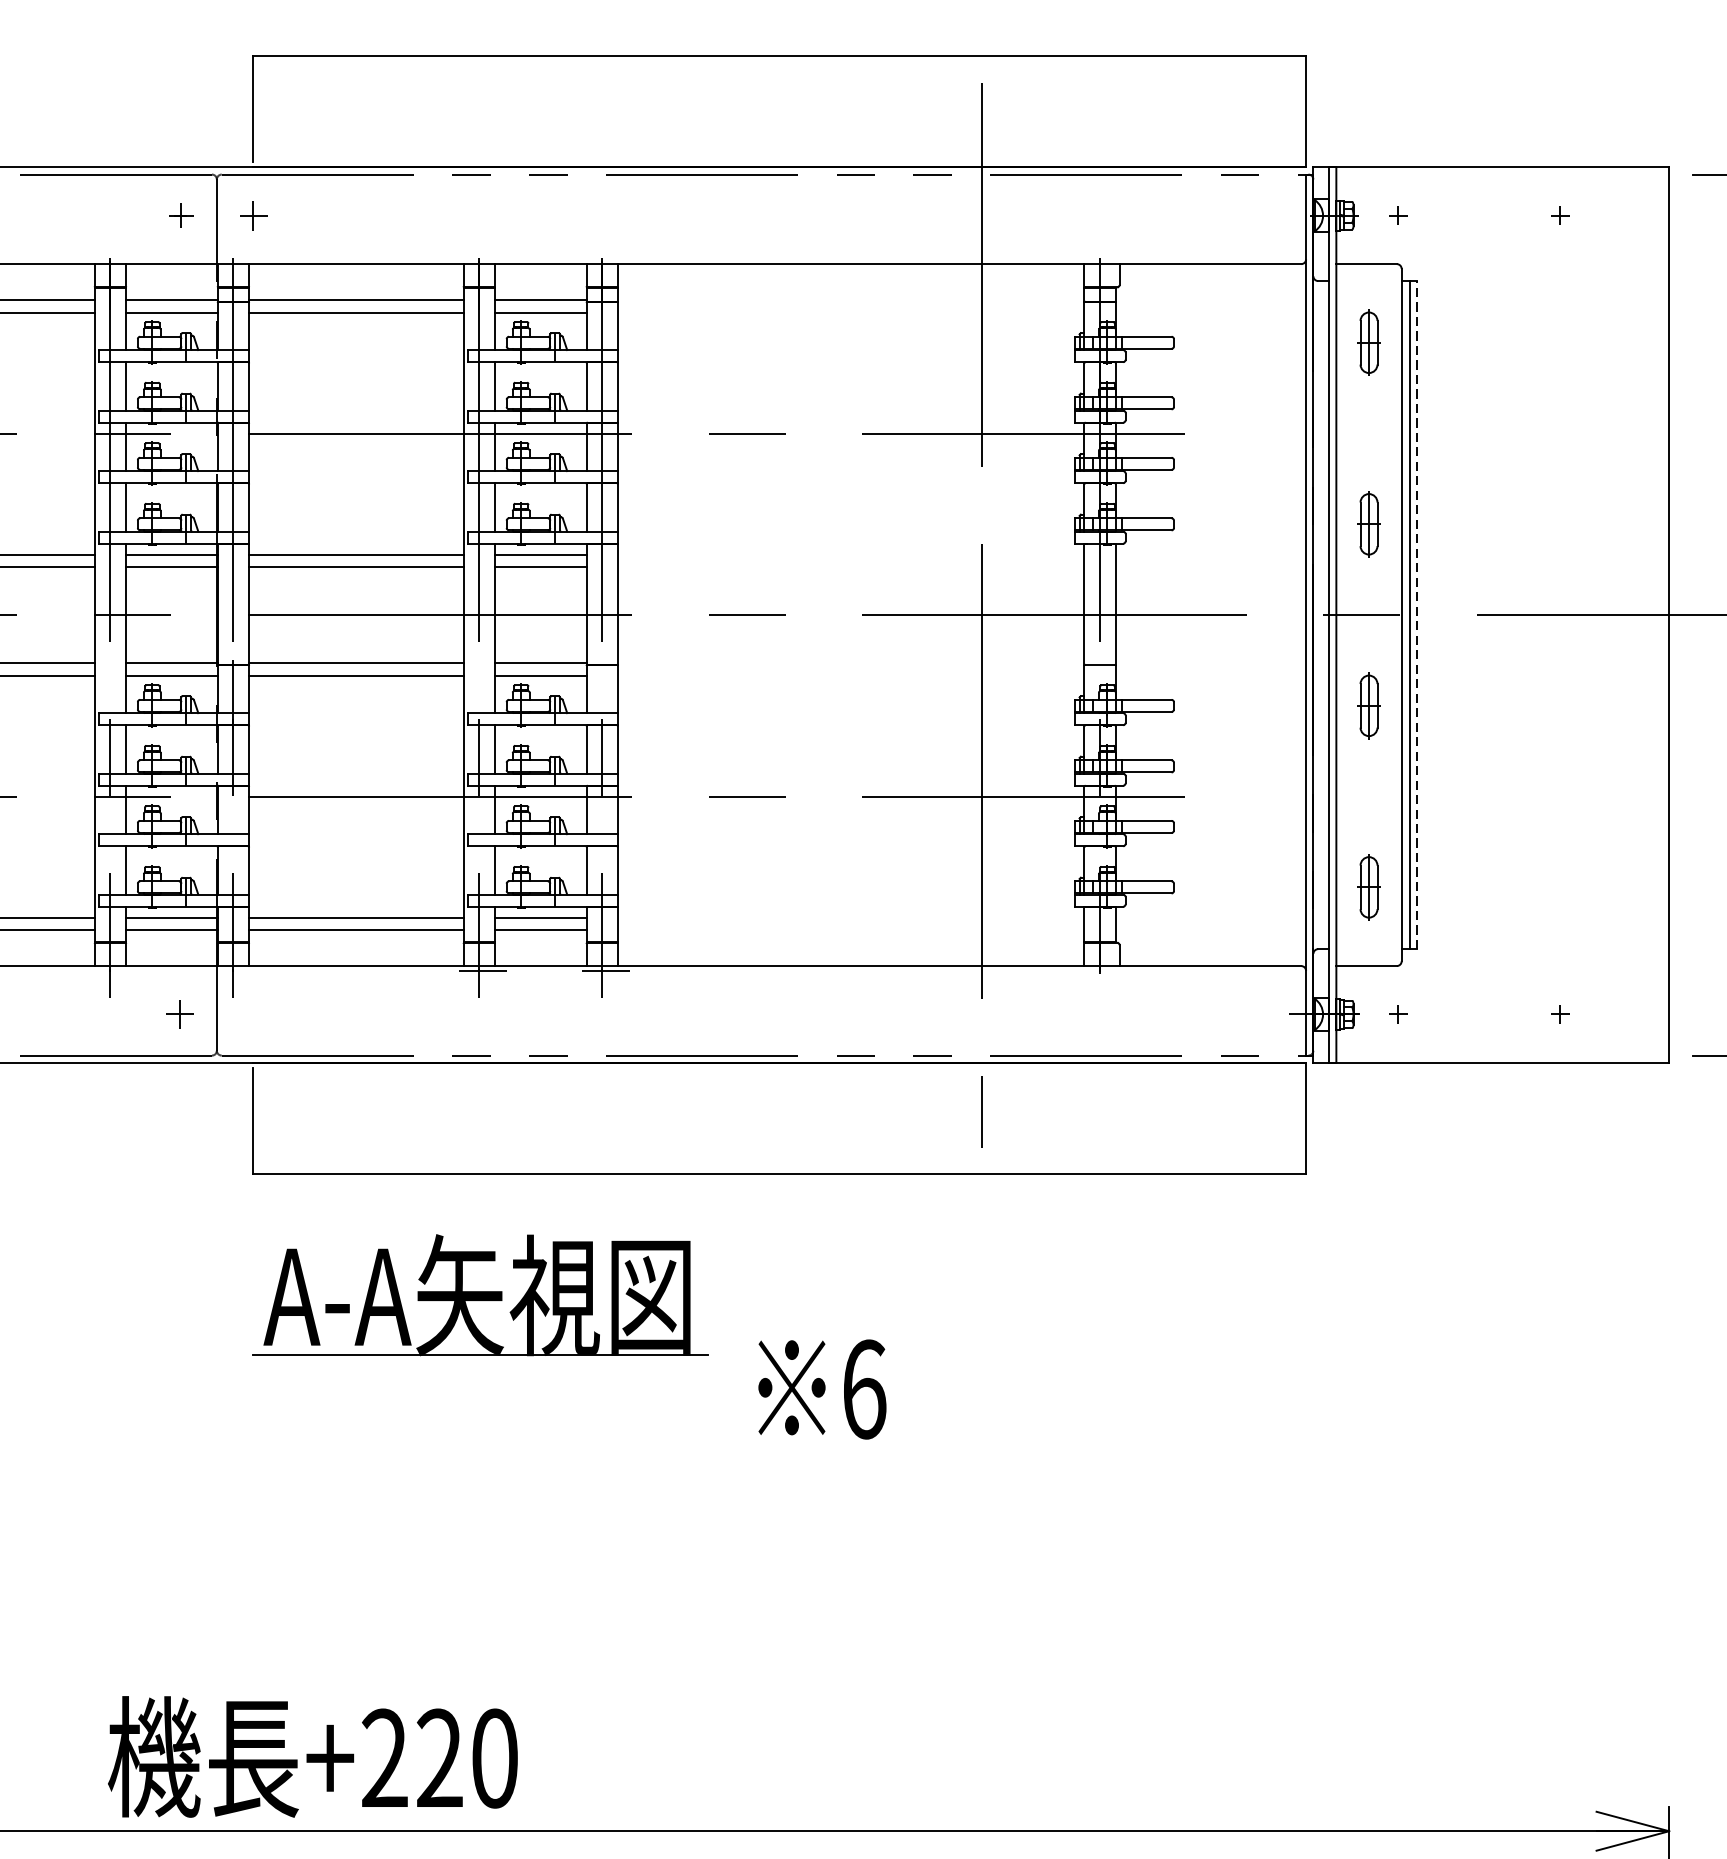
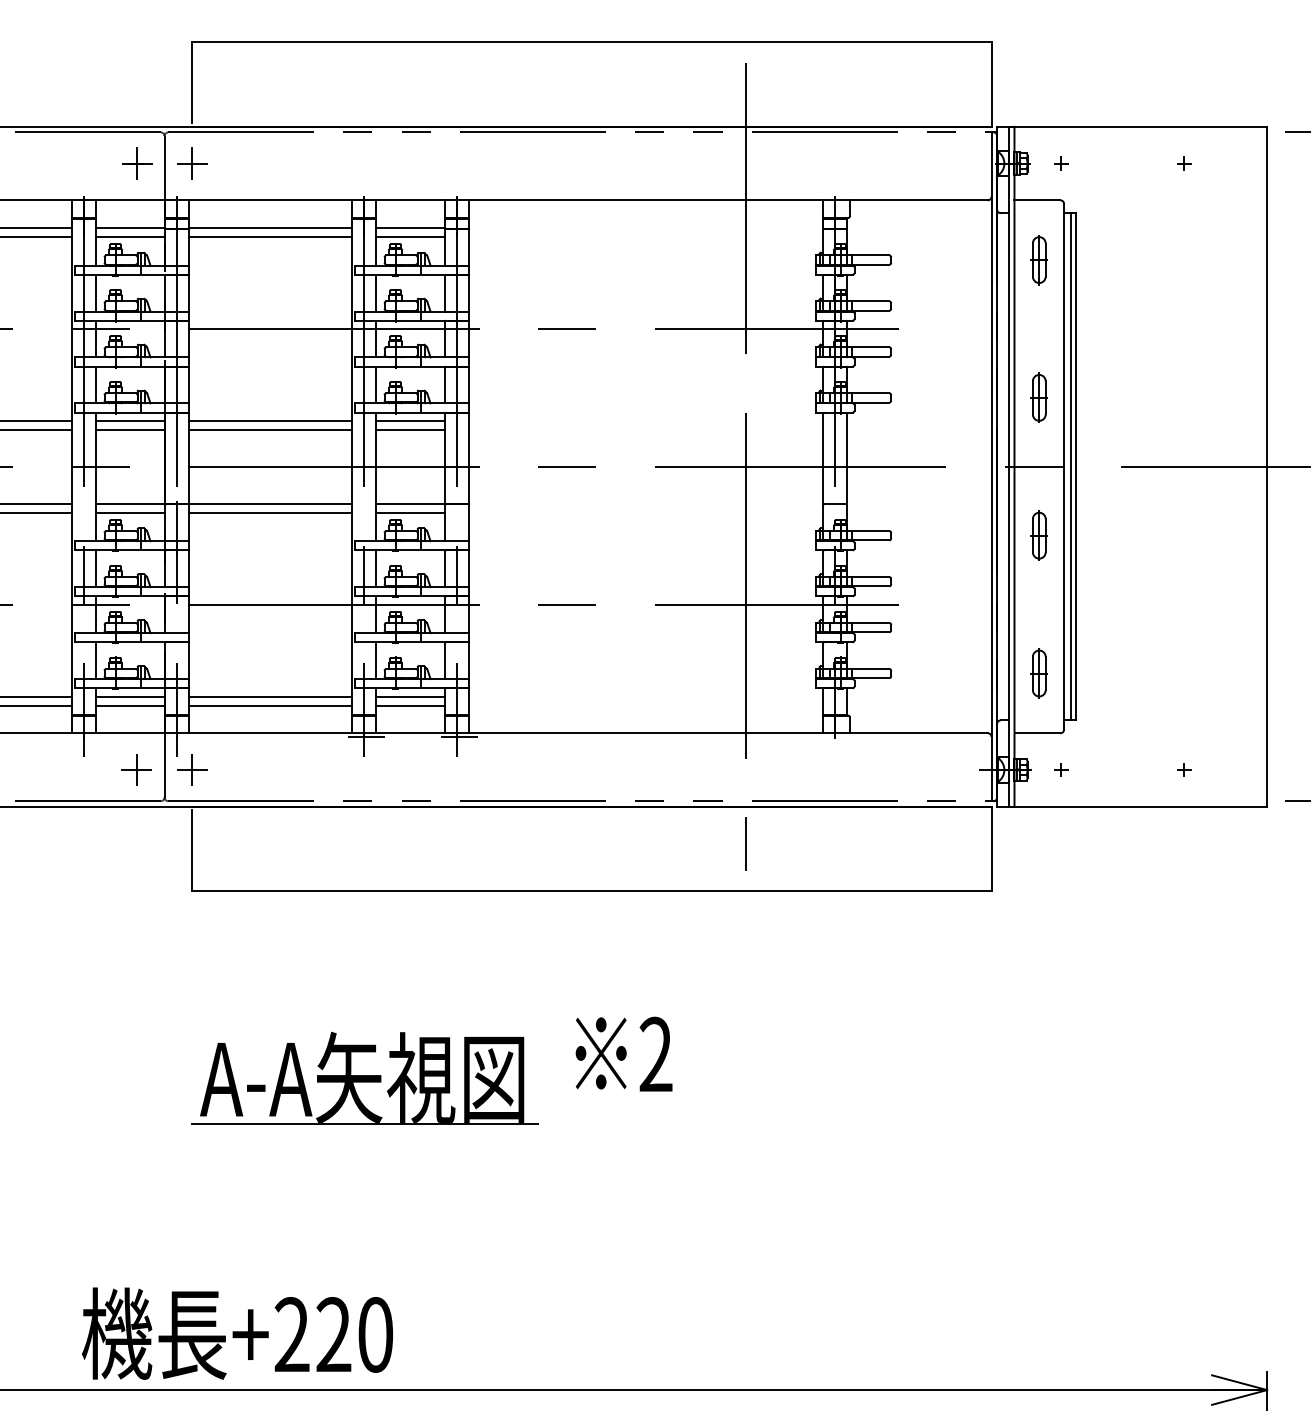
part: (181, 215) -> (137, 163), size x1.67
part: (253, 215) -> (192, 163), size x1.43
line: (1418, 614) -> (1076, 466), dashed -> solid
part: (179, 1013) -> (136, 769), size x1.43
part: (253, 1013) -> (192, 769), added
part: (480, 1294) -> (364, 1077), moved
text: (863, 1389) -> (655, 1054), 6 -> 2

